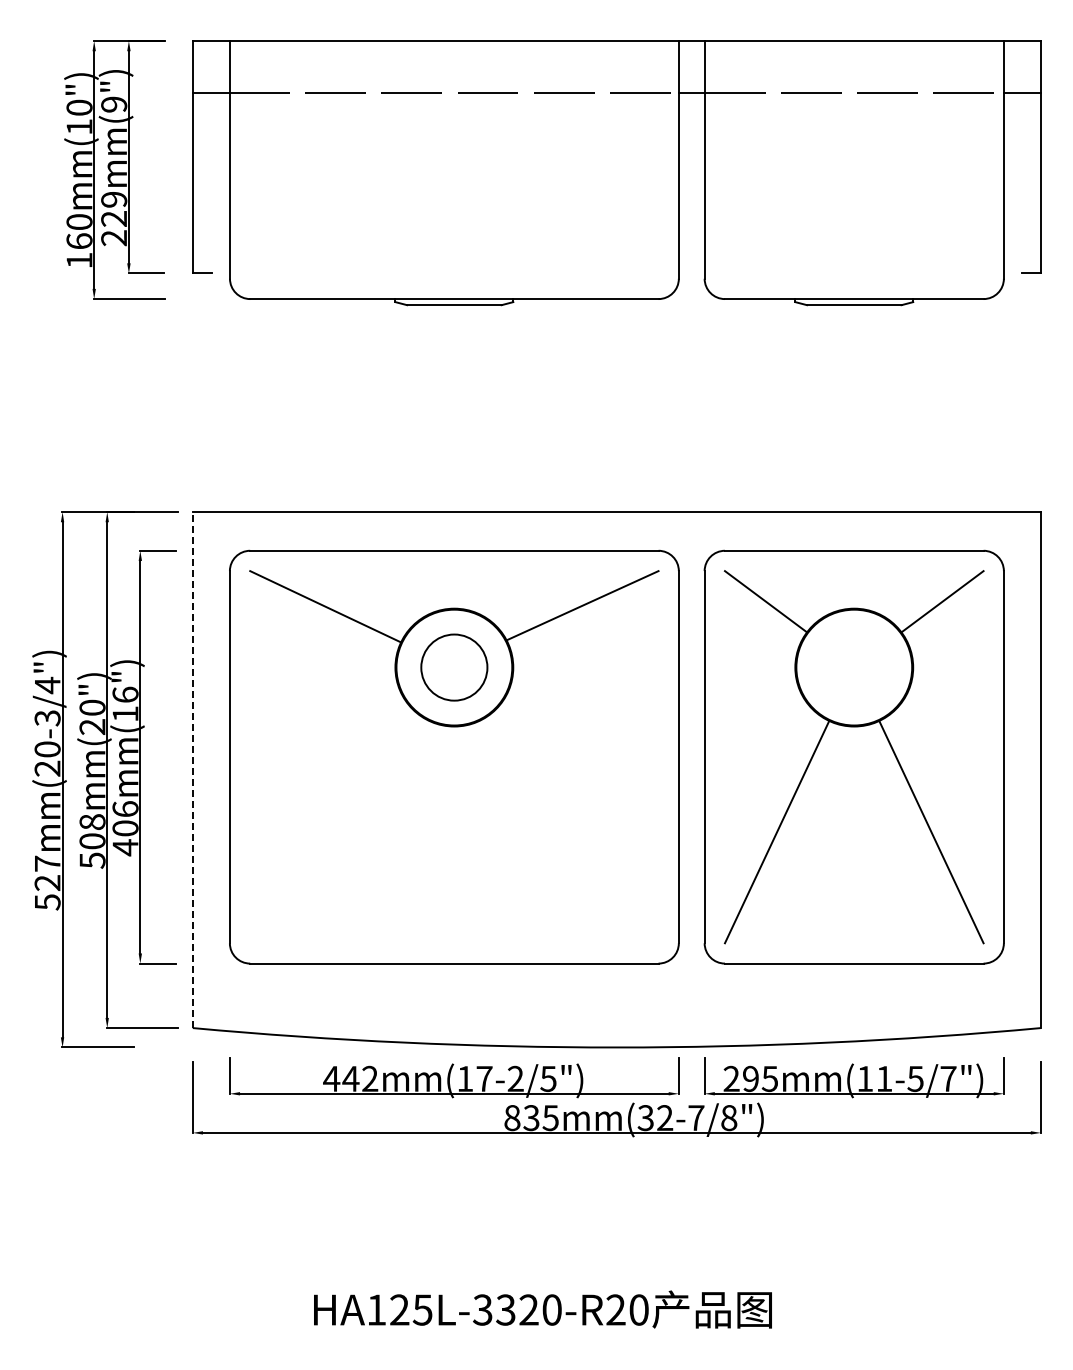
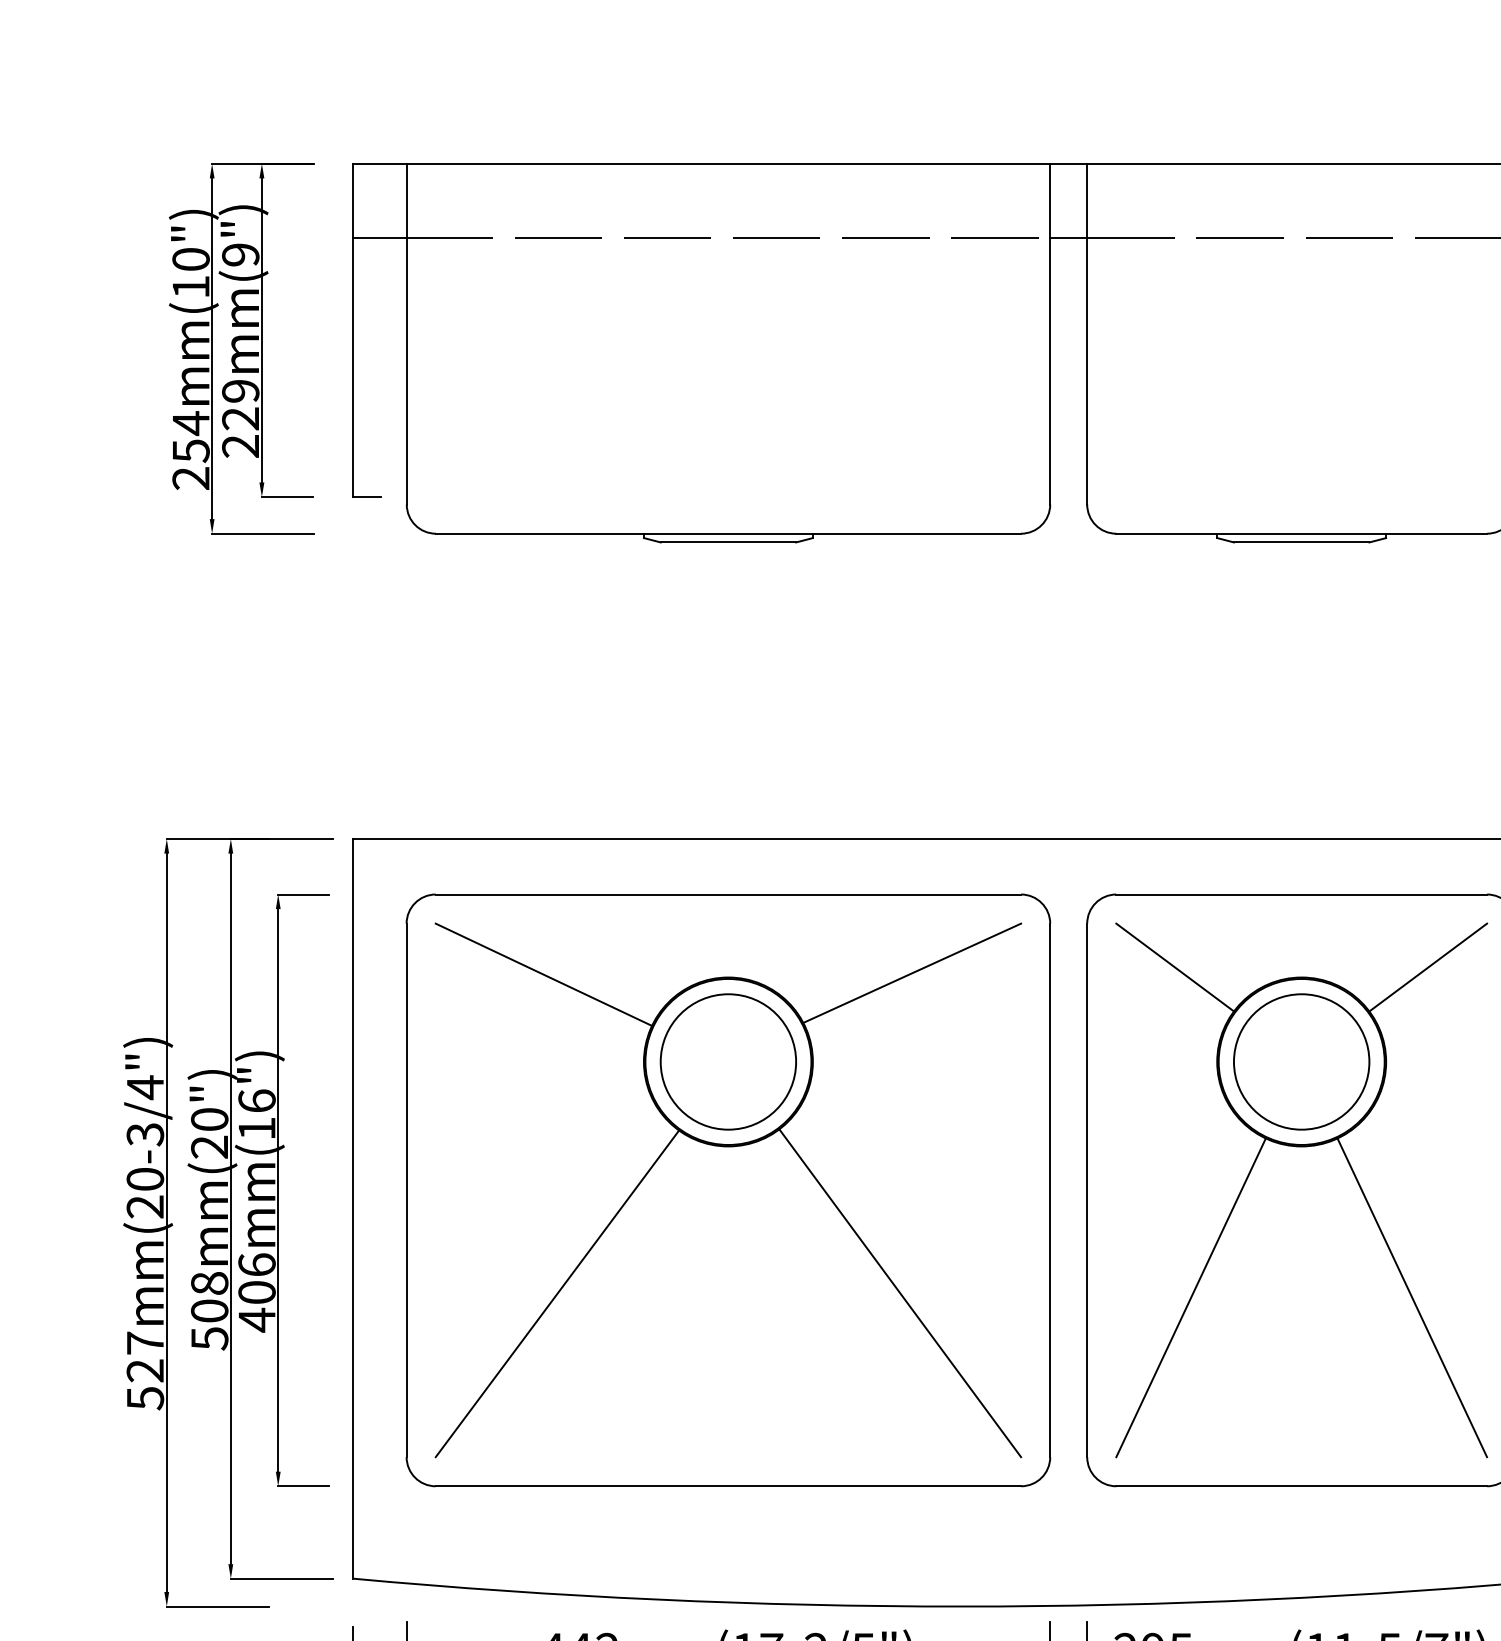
text: (79, 240) -> (191, 449), 160mm(10") -> 254mm(10")
circle: (454, 667) -> (728, 1061), size x1.43
circle: (854, 667) -> (1302, 1061), added
line: (192, 769) -> (353, 1208), dashed -> solid
line: (573, 828) -> (899, 1292), added
line: (334, 829) -> (556, 1294), added

